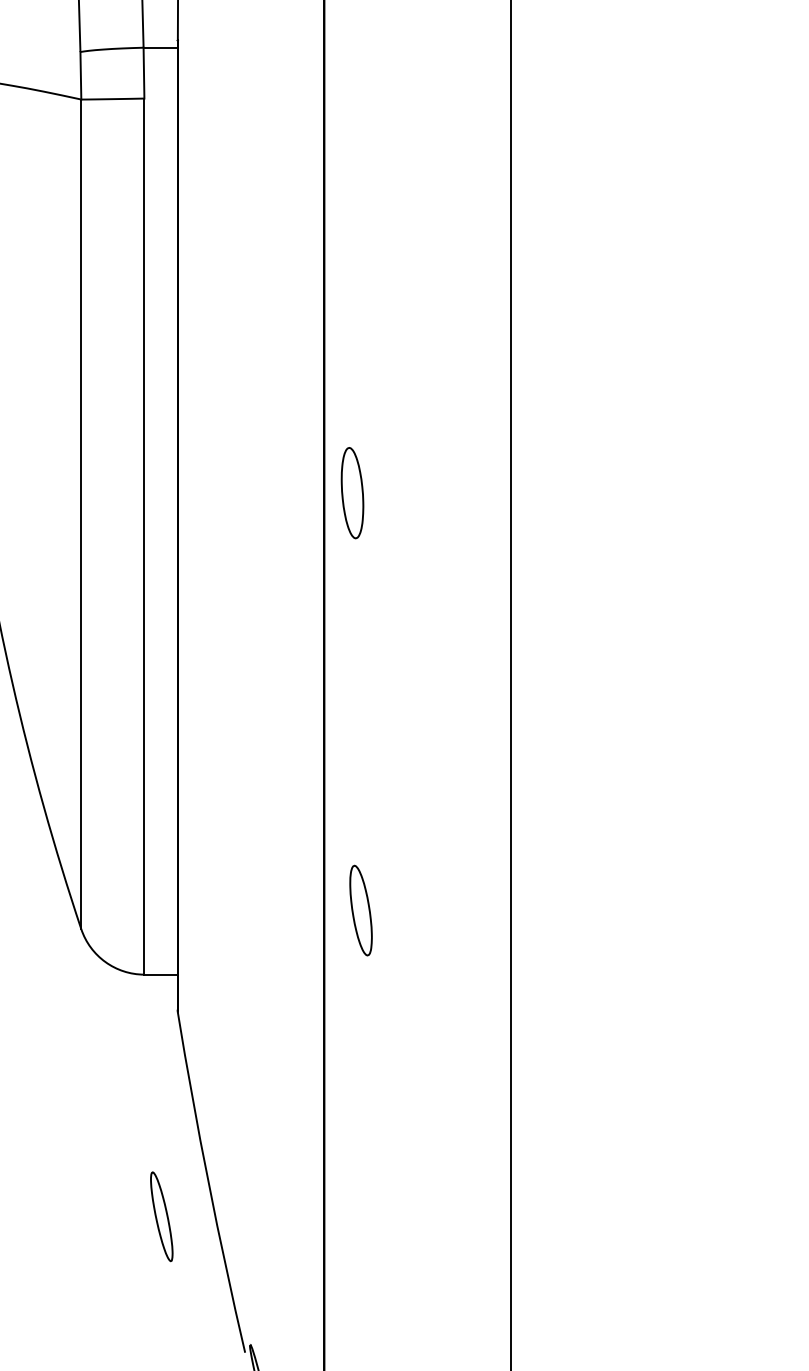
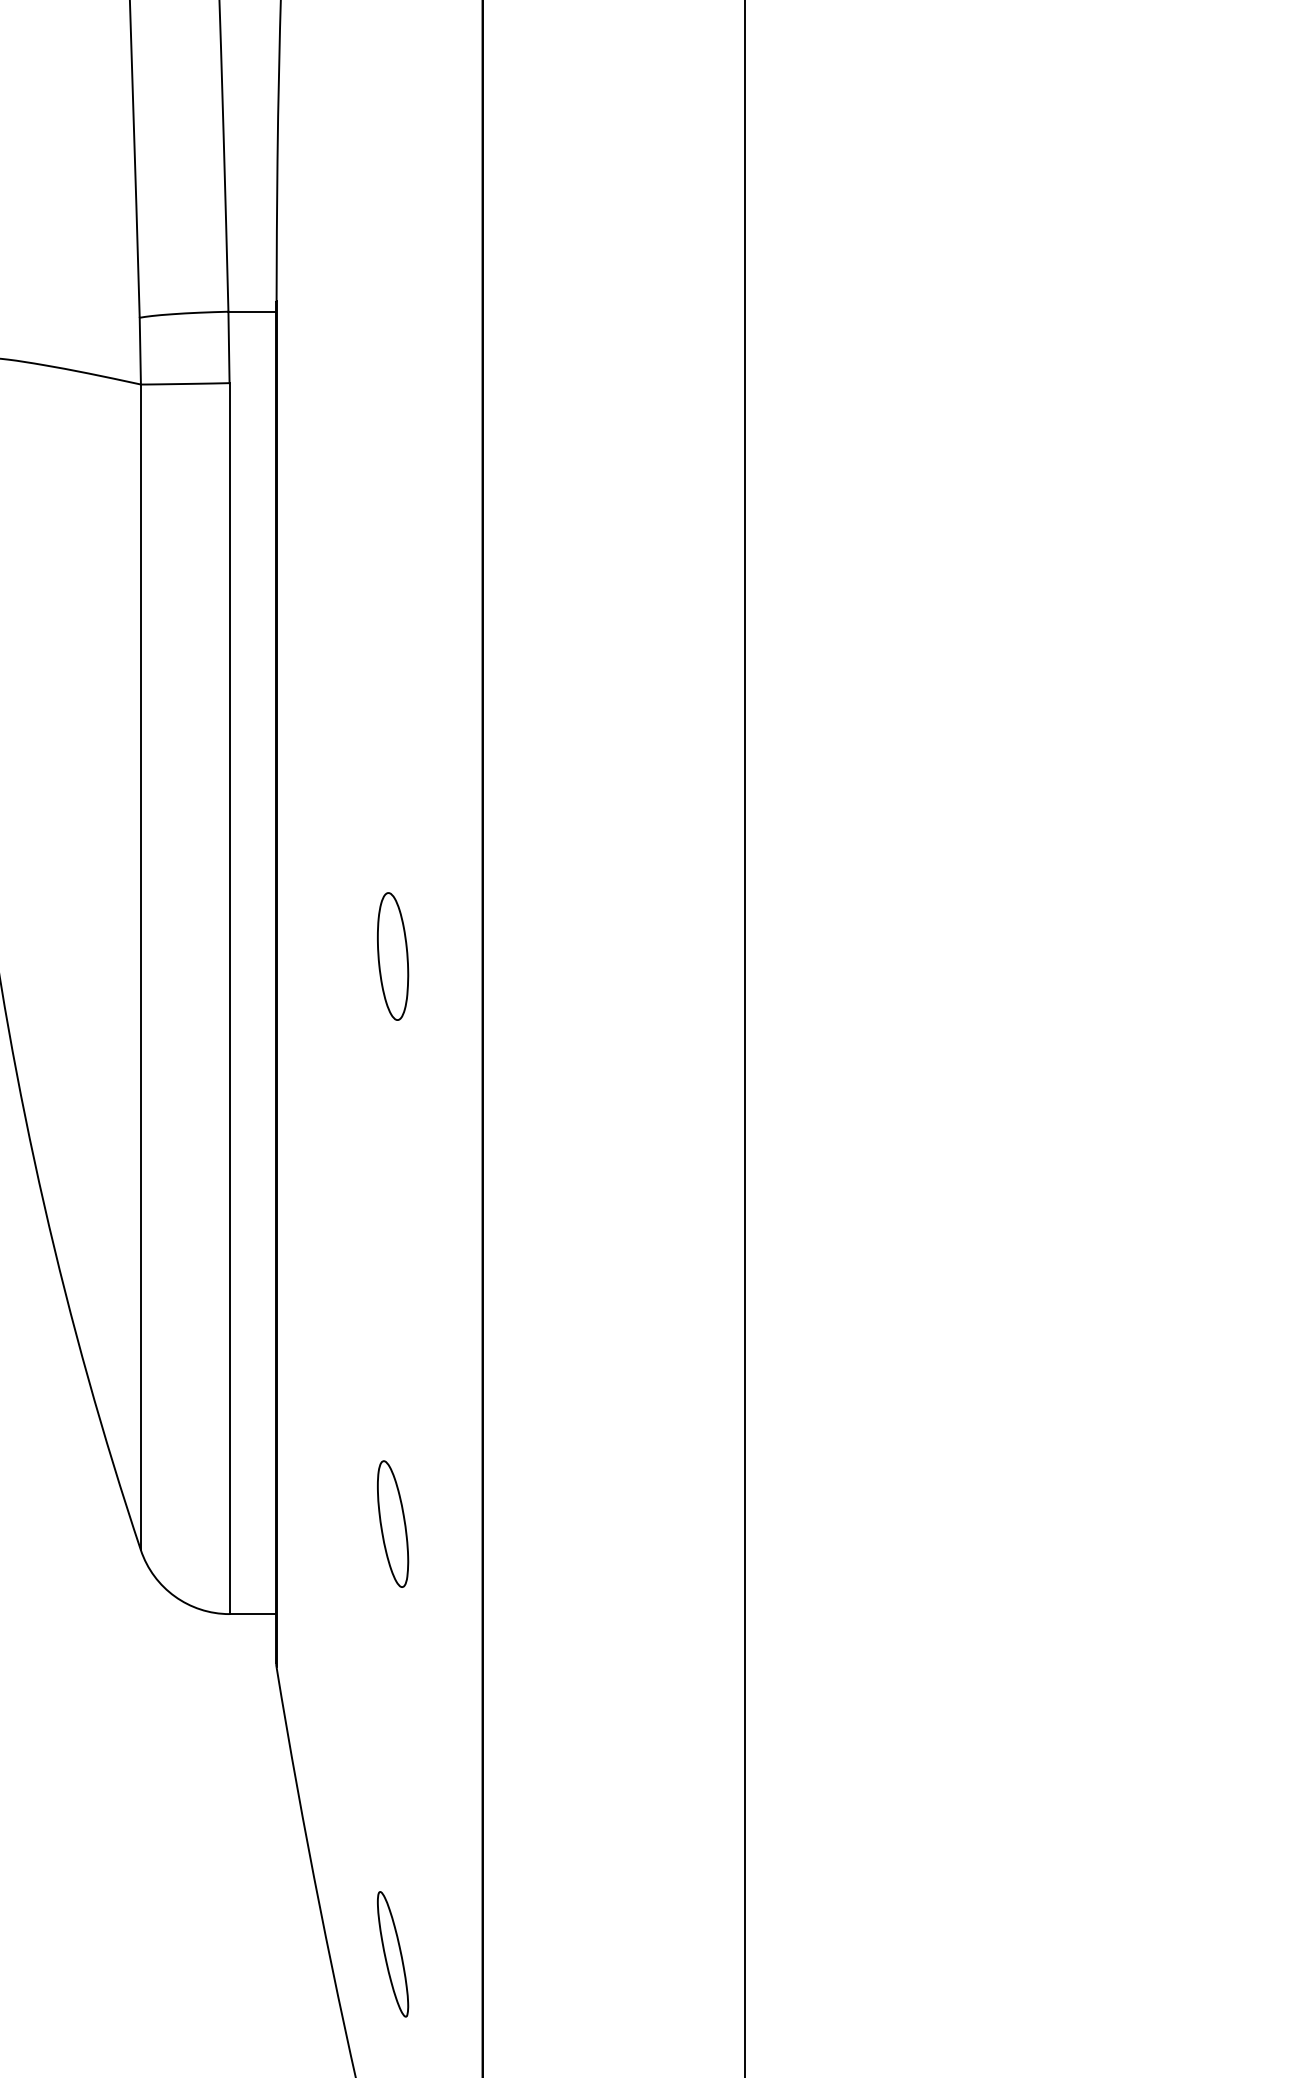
part: (352, 493) -> (393, 956), moved
part: (361, 910) -> (393, 1523), moved
part: (162, 1216) -> (393, 1954), moved

